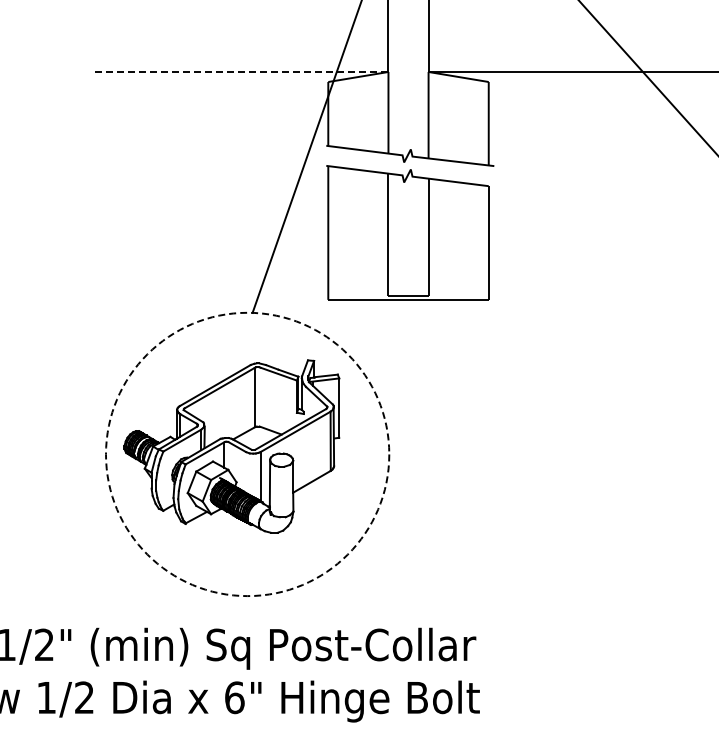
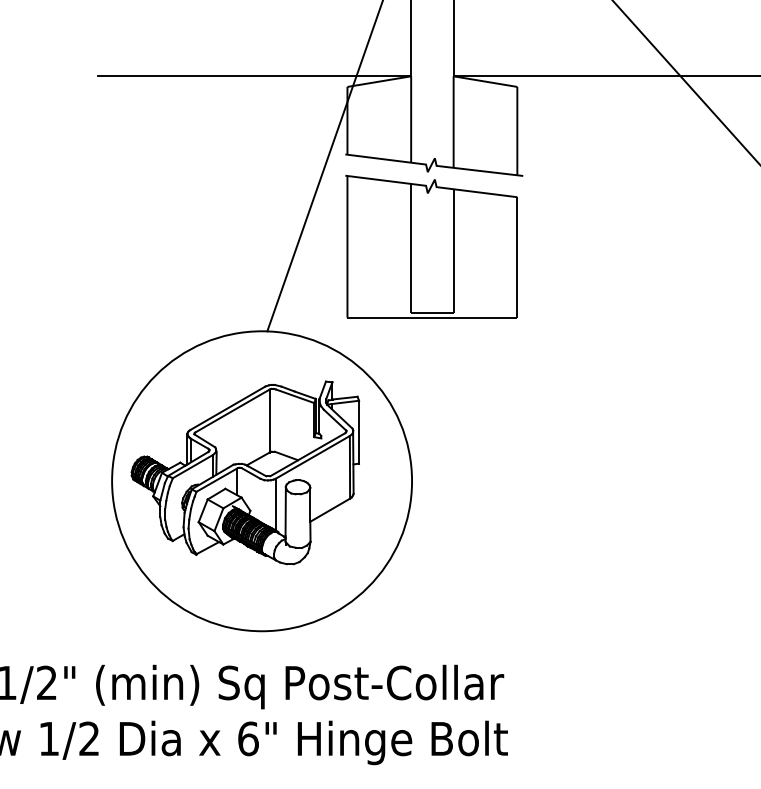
line: (240, 71) -> (254, 75), dashed -> solid
circle: (247, 454) -> (261, 481), dashed -> solid

